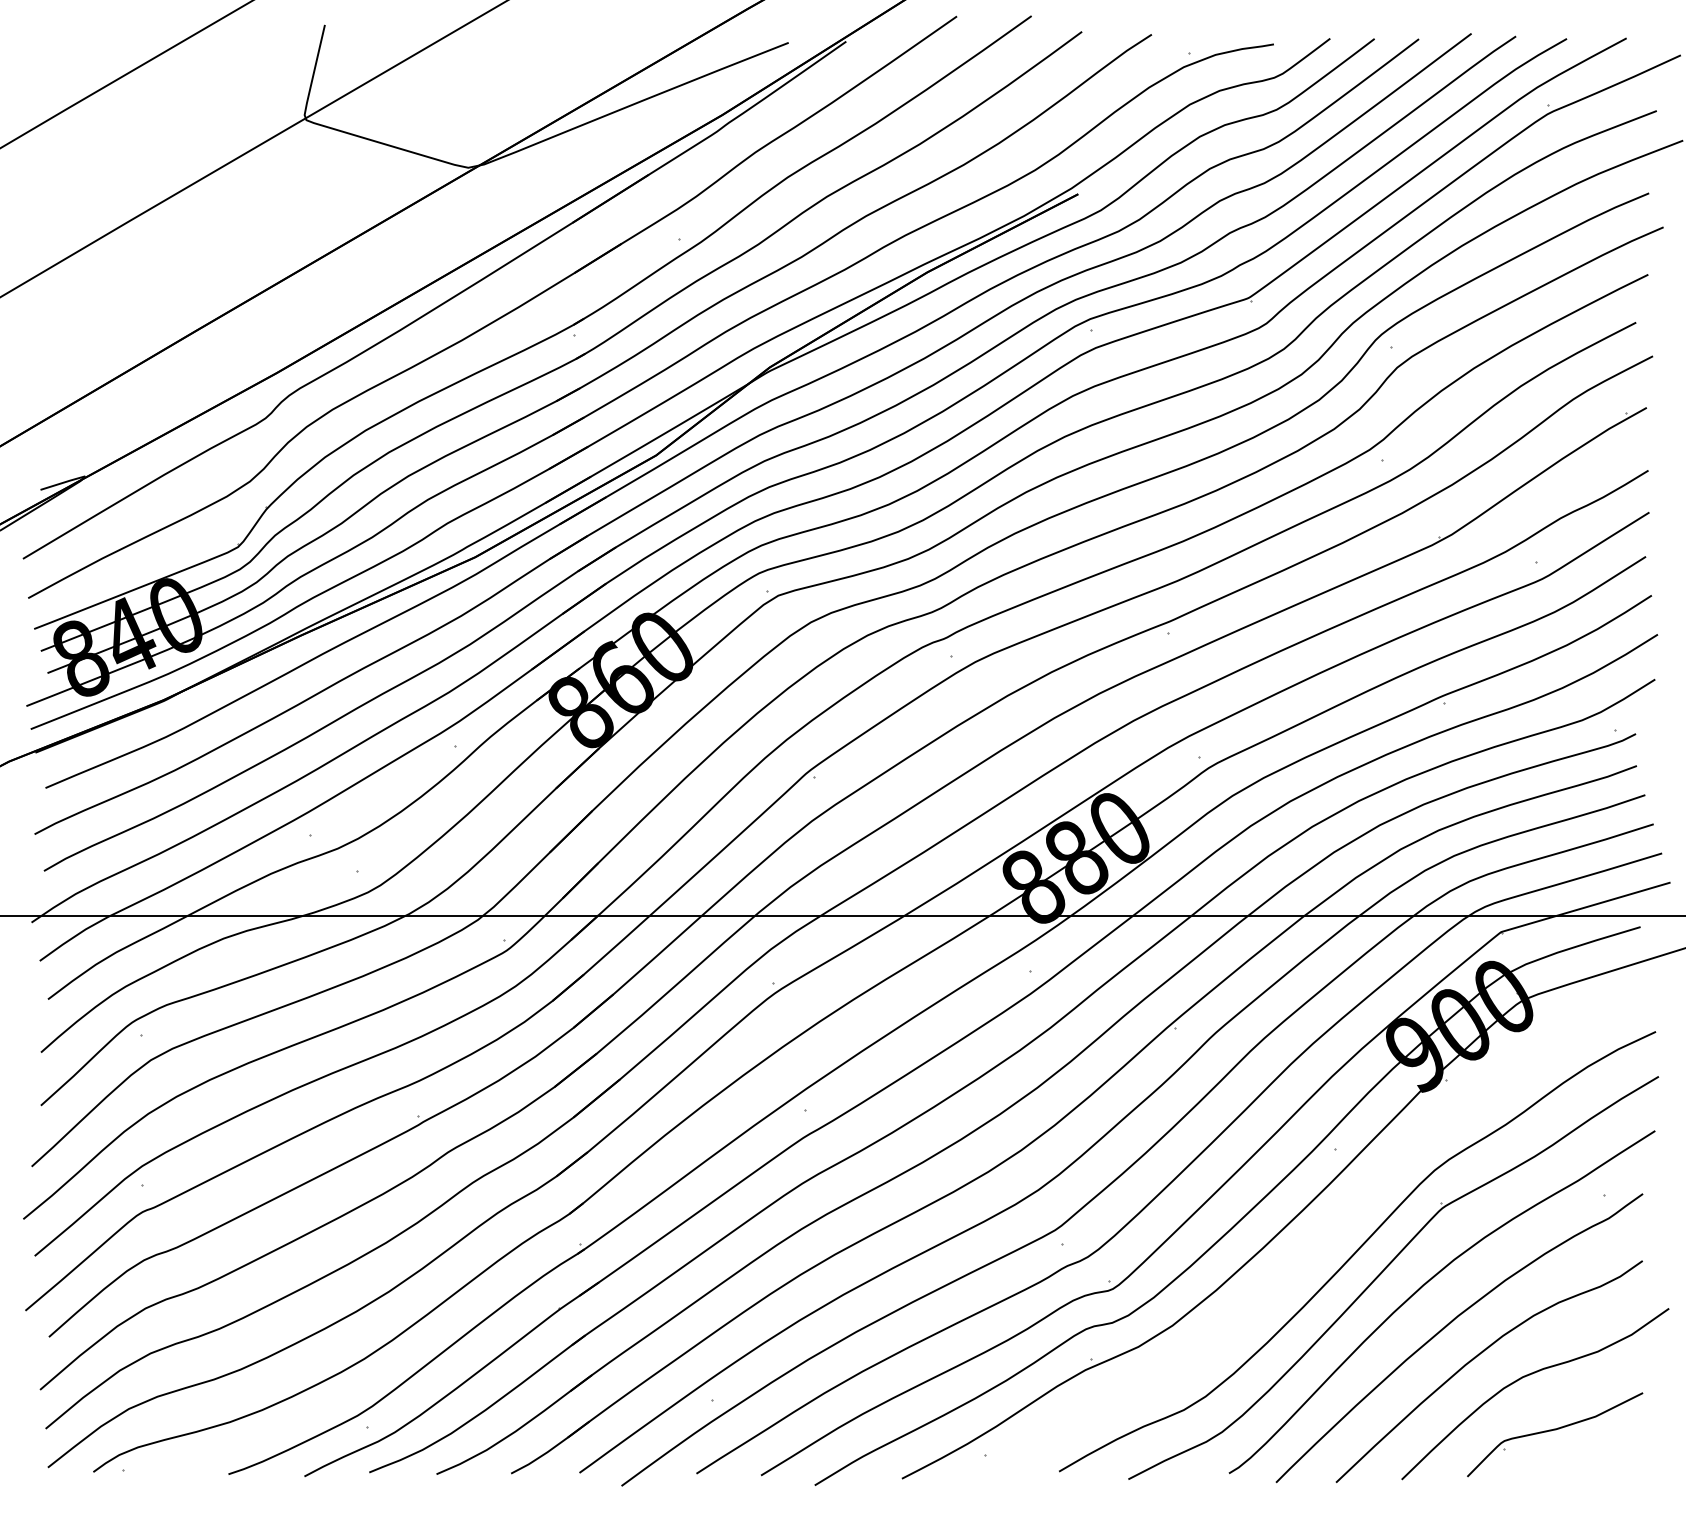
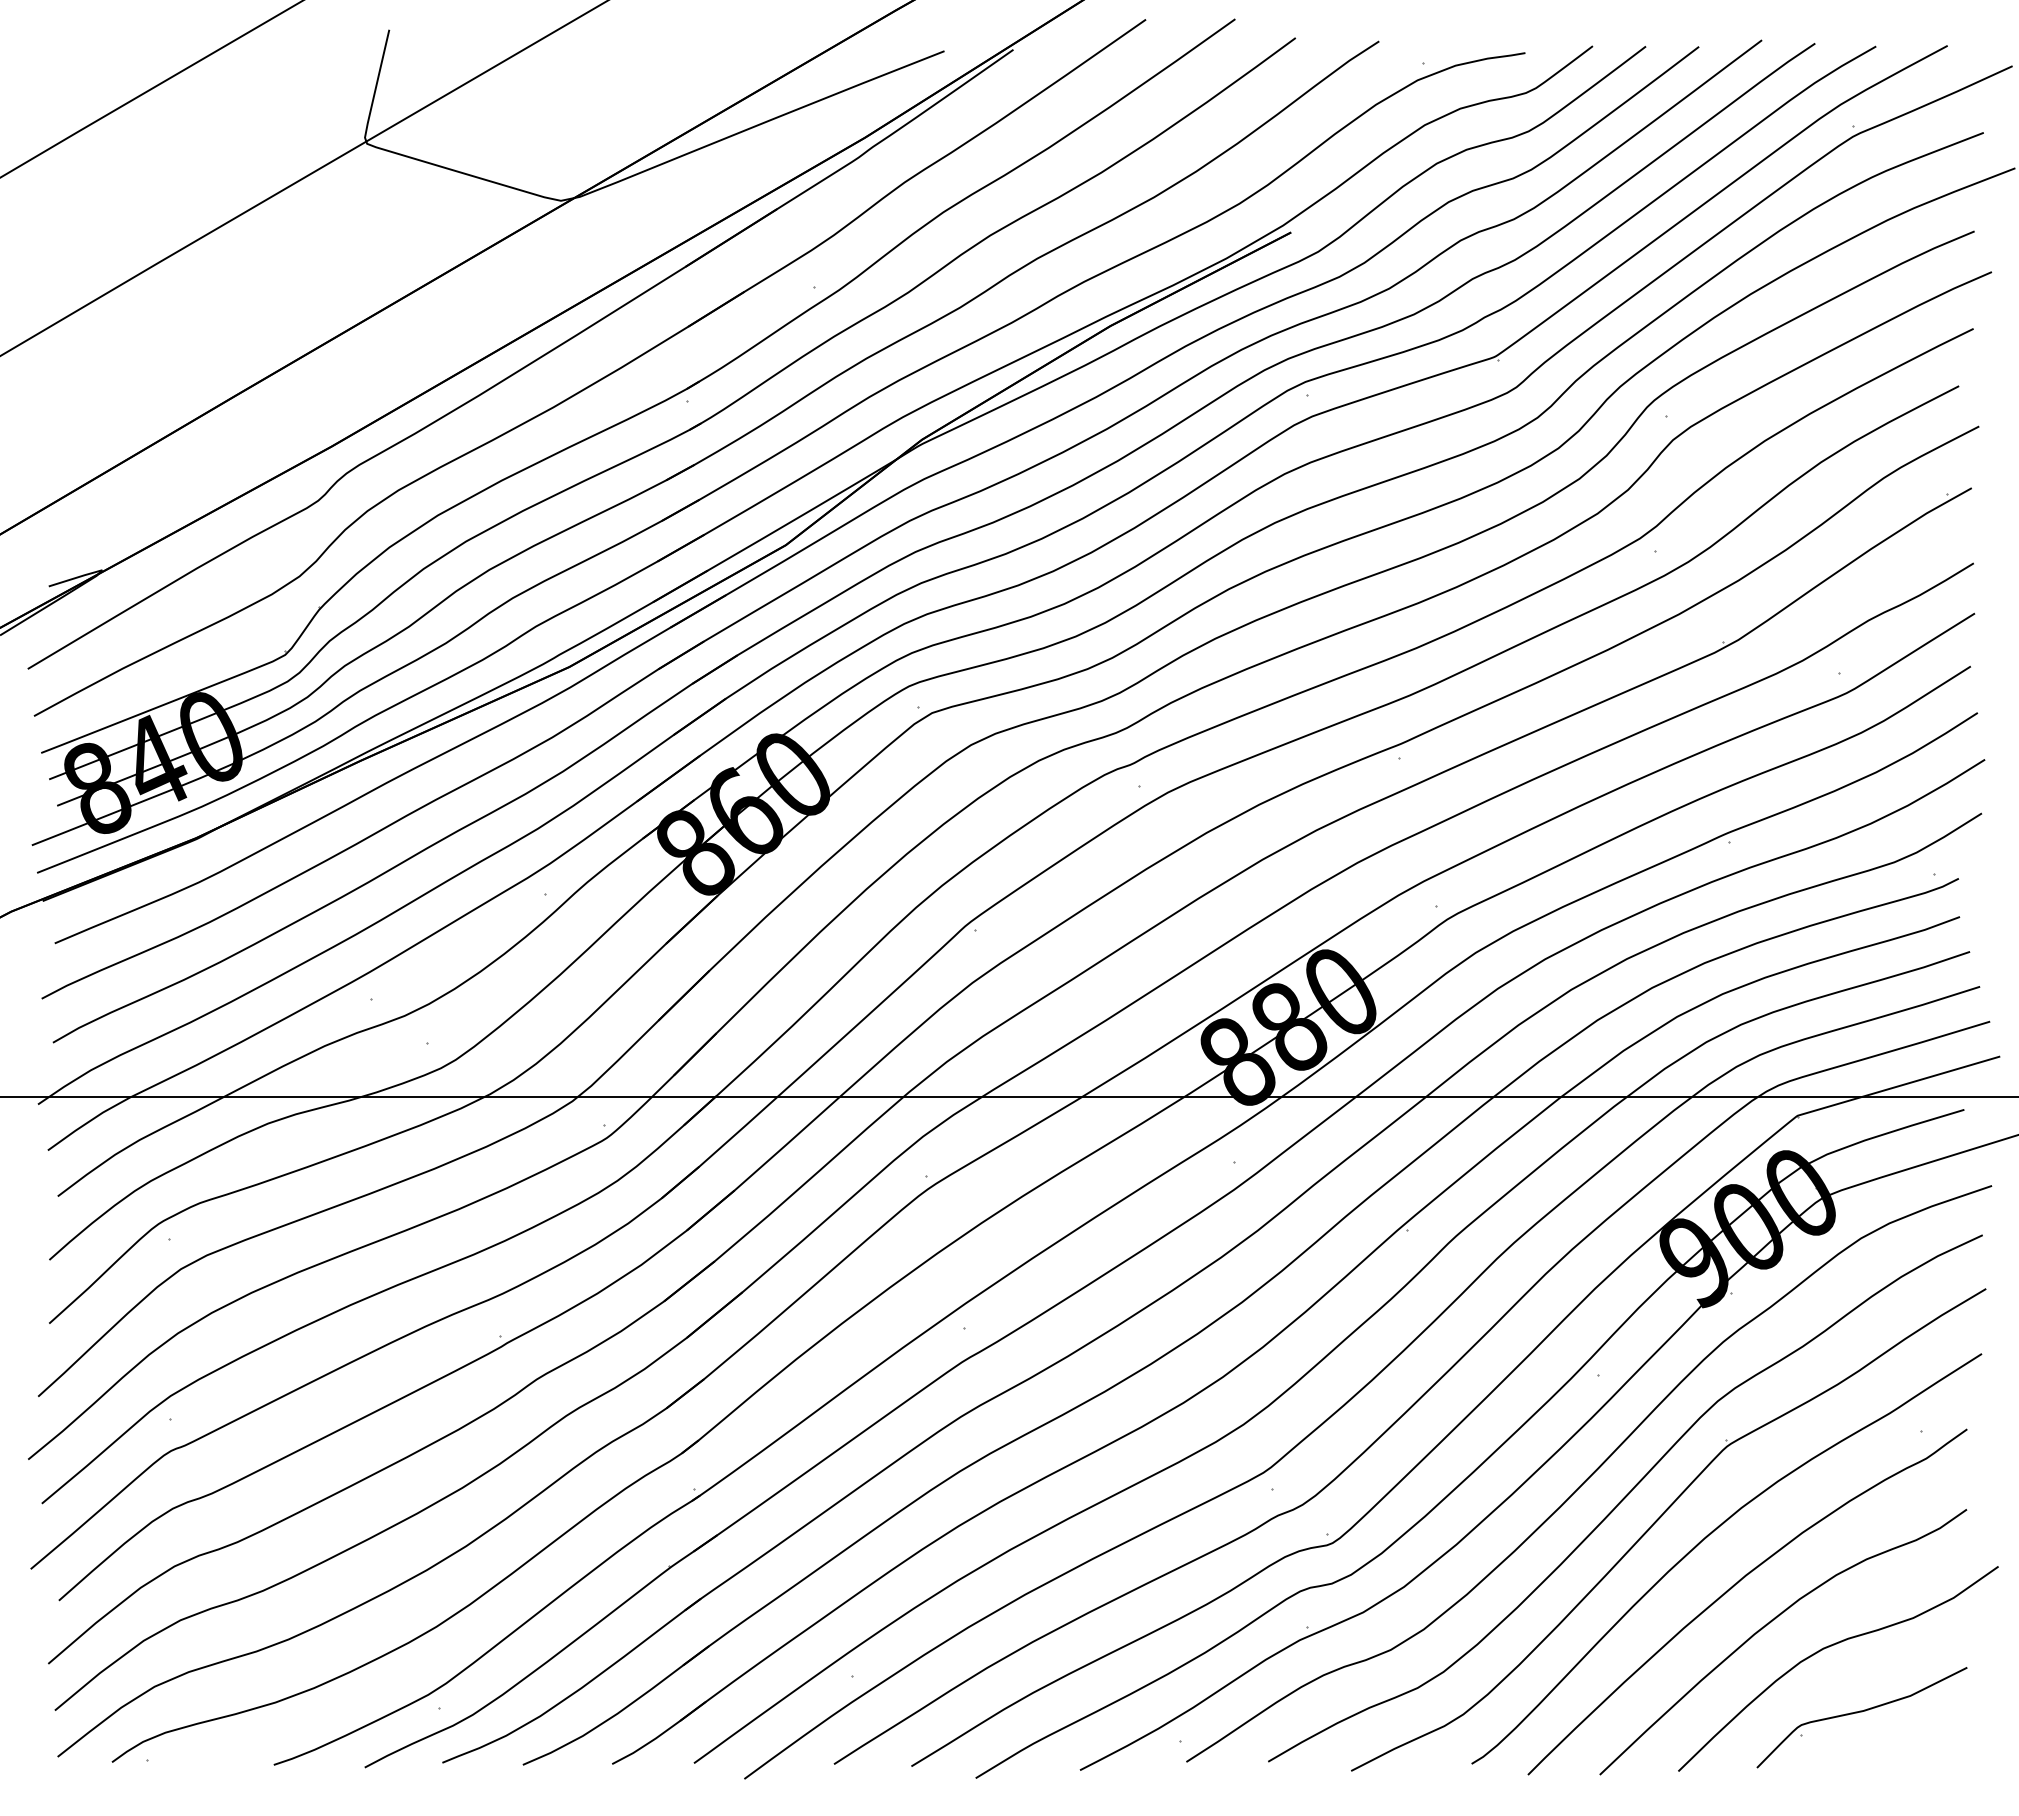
curve: (1328, 1231) -> (1590, 1474), added

